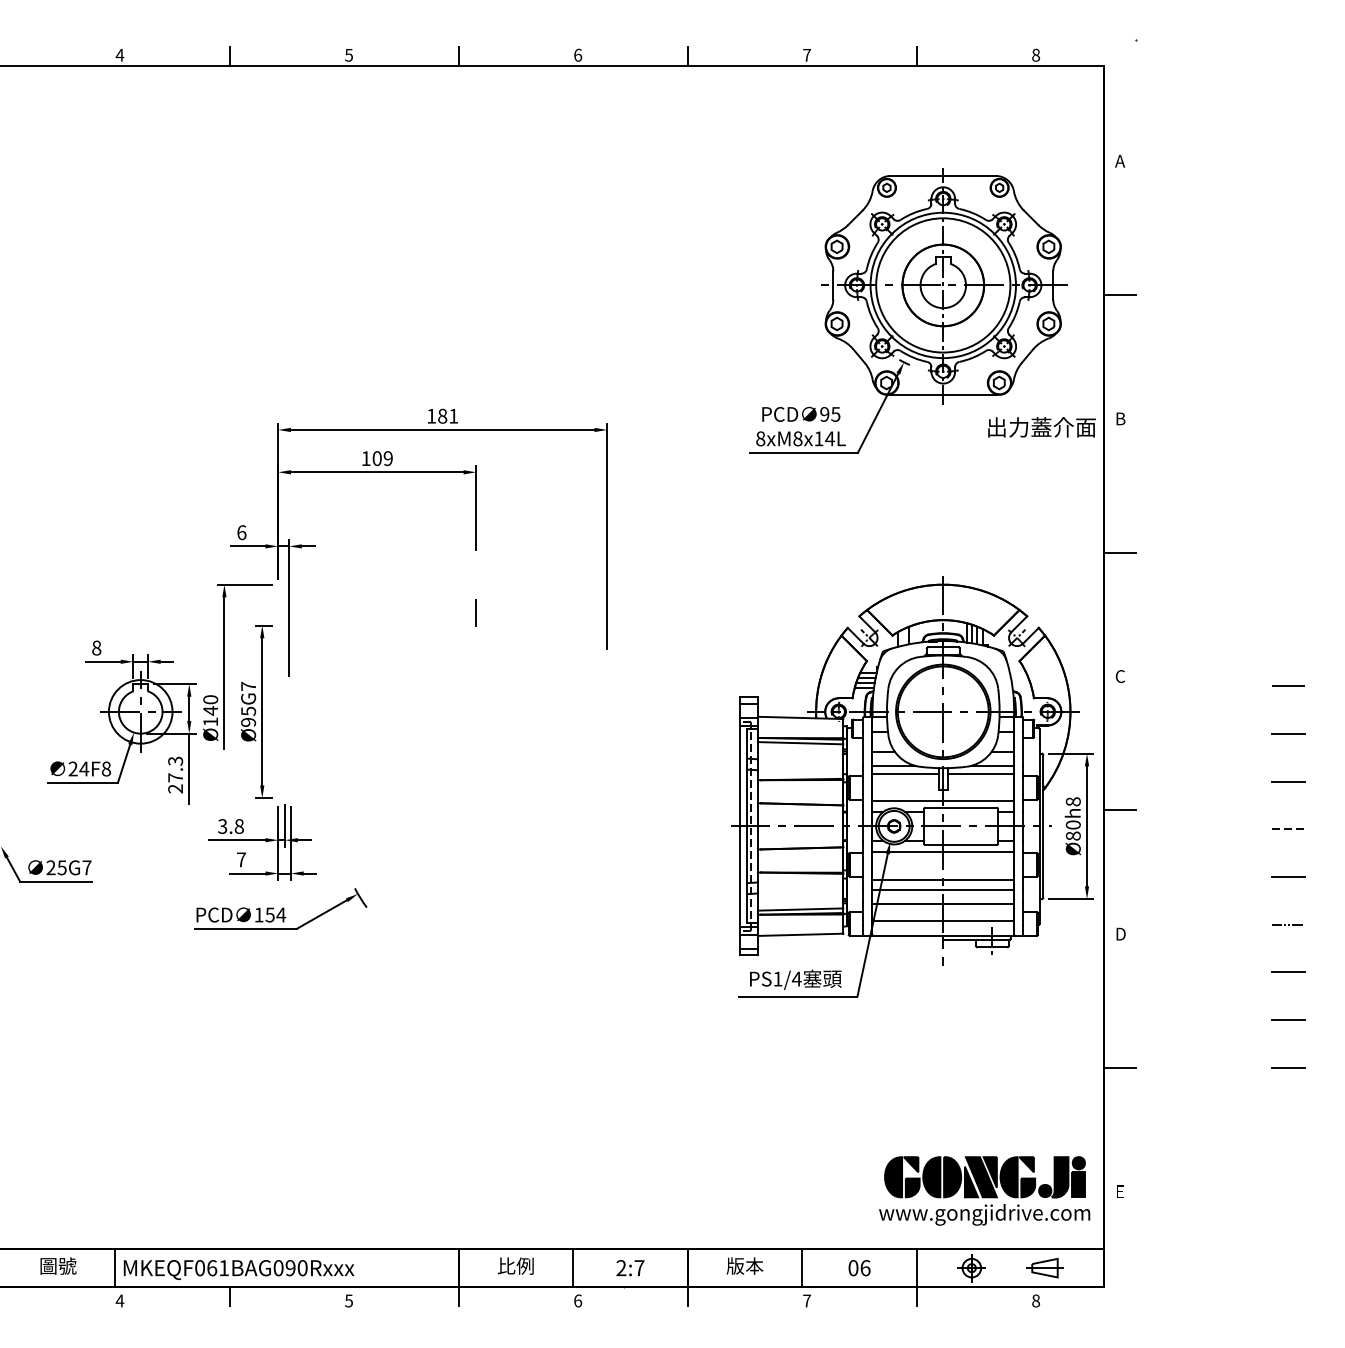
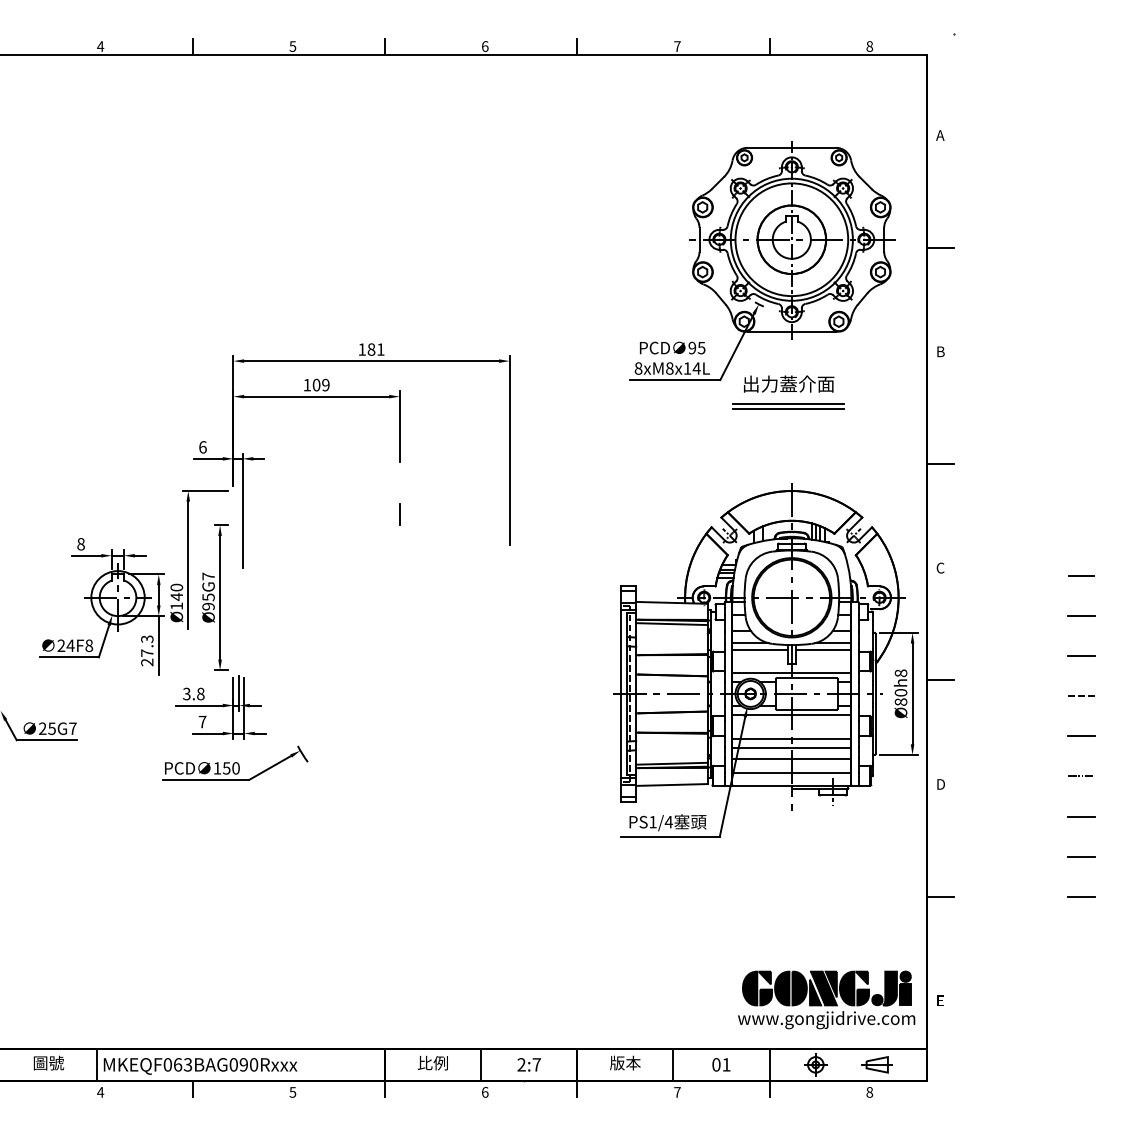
text: (1041, 427) -> (788, 384), moved
line: (938, 481) -> (787, 404), added
line: (939, 487) -> (788, 409), added
text: (281, 914) -> (236, 767), 154 -> 150
text: (223, 1268) -> (187, 1065), MKEQF061BAG090Rxxx -> MKEQF063BAG090Rxxx
text: (865, 1268) -> (726, 1065), 06 -> 01

